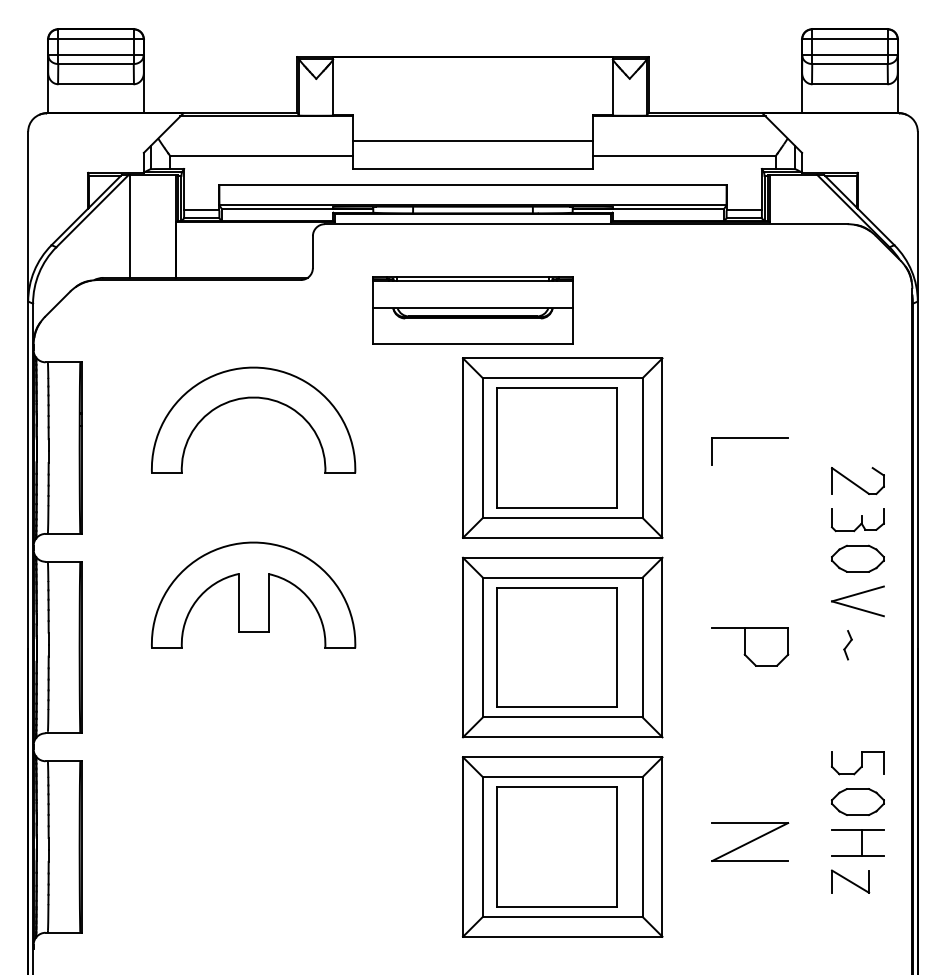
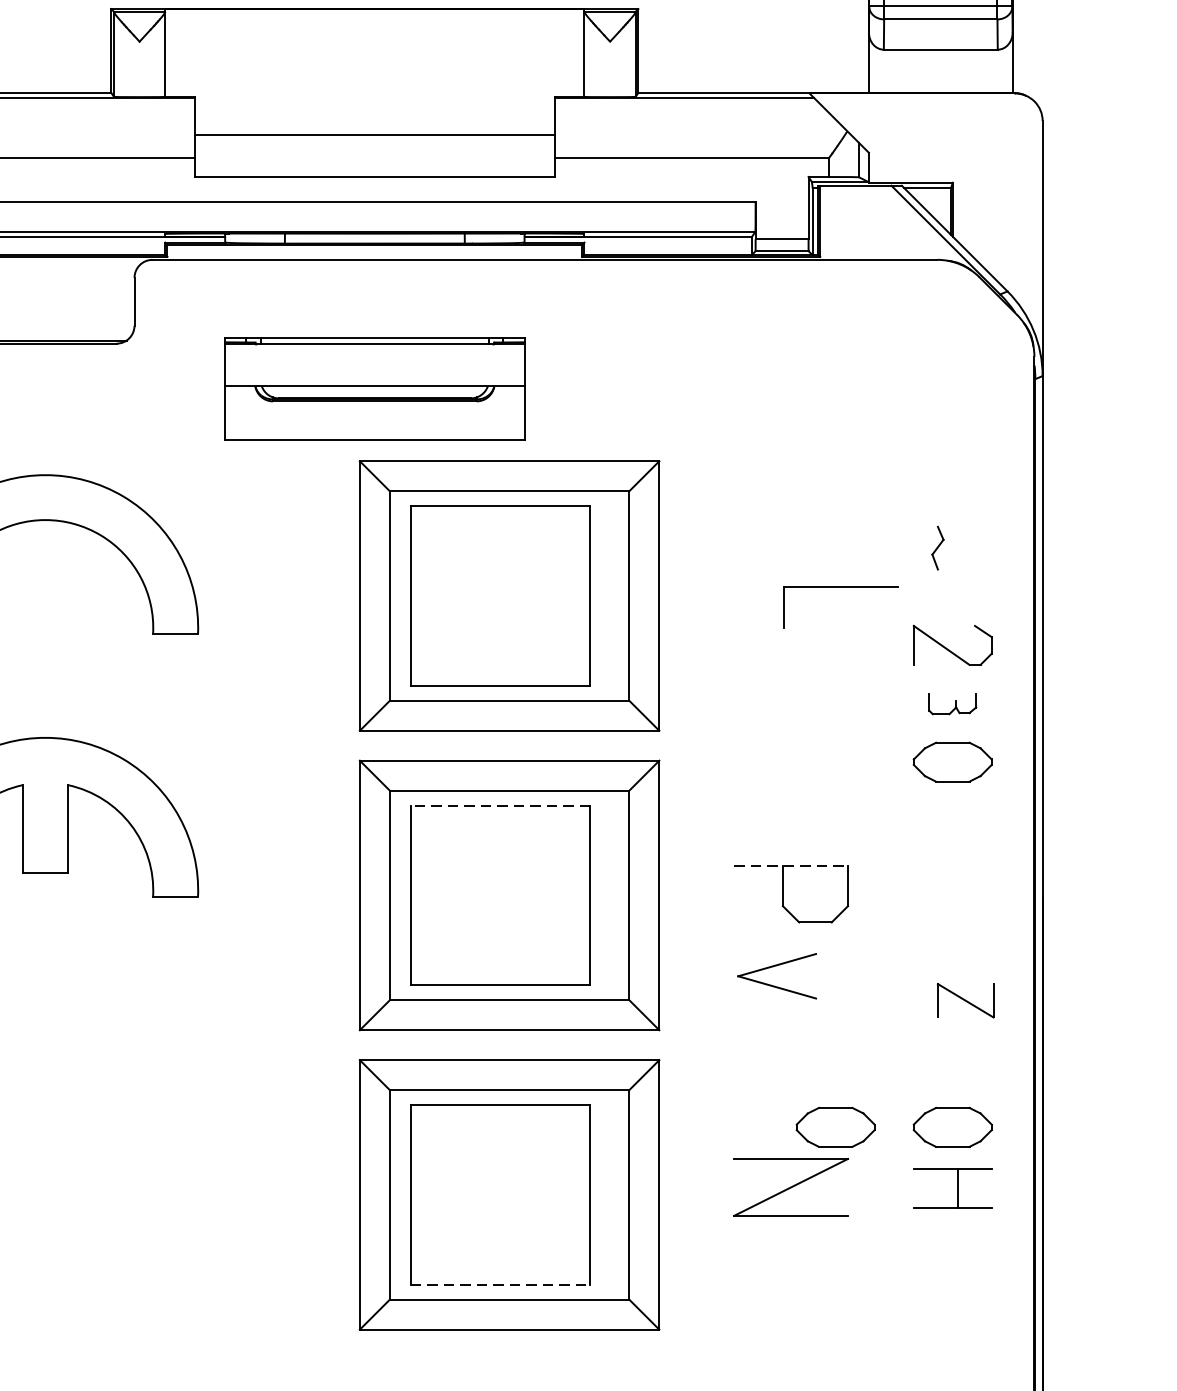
part: (749, 438) -> (839, 587), moved
part: (857, 520) -> (952, 704), size x0.6
line: (556, 587) -> (500, 805), solid -> dashed
part: (857, 601) -> (776, 976), moved
line: (750, 627) -> (791, 865), solid -> dashed
part: (847, 645) -> (937, 548), moved
part: (857, 763) -> (952, 1069), removed
part: (779, 801) -> (835, 1126), added
part: (850, 881) -> (965, 1000), moved
line: (556, 906) -> (500, 1284), solid -> dashed

